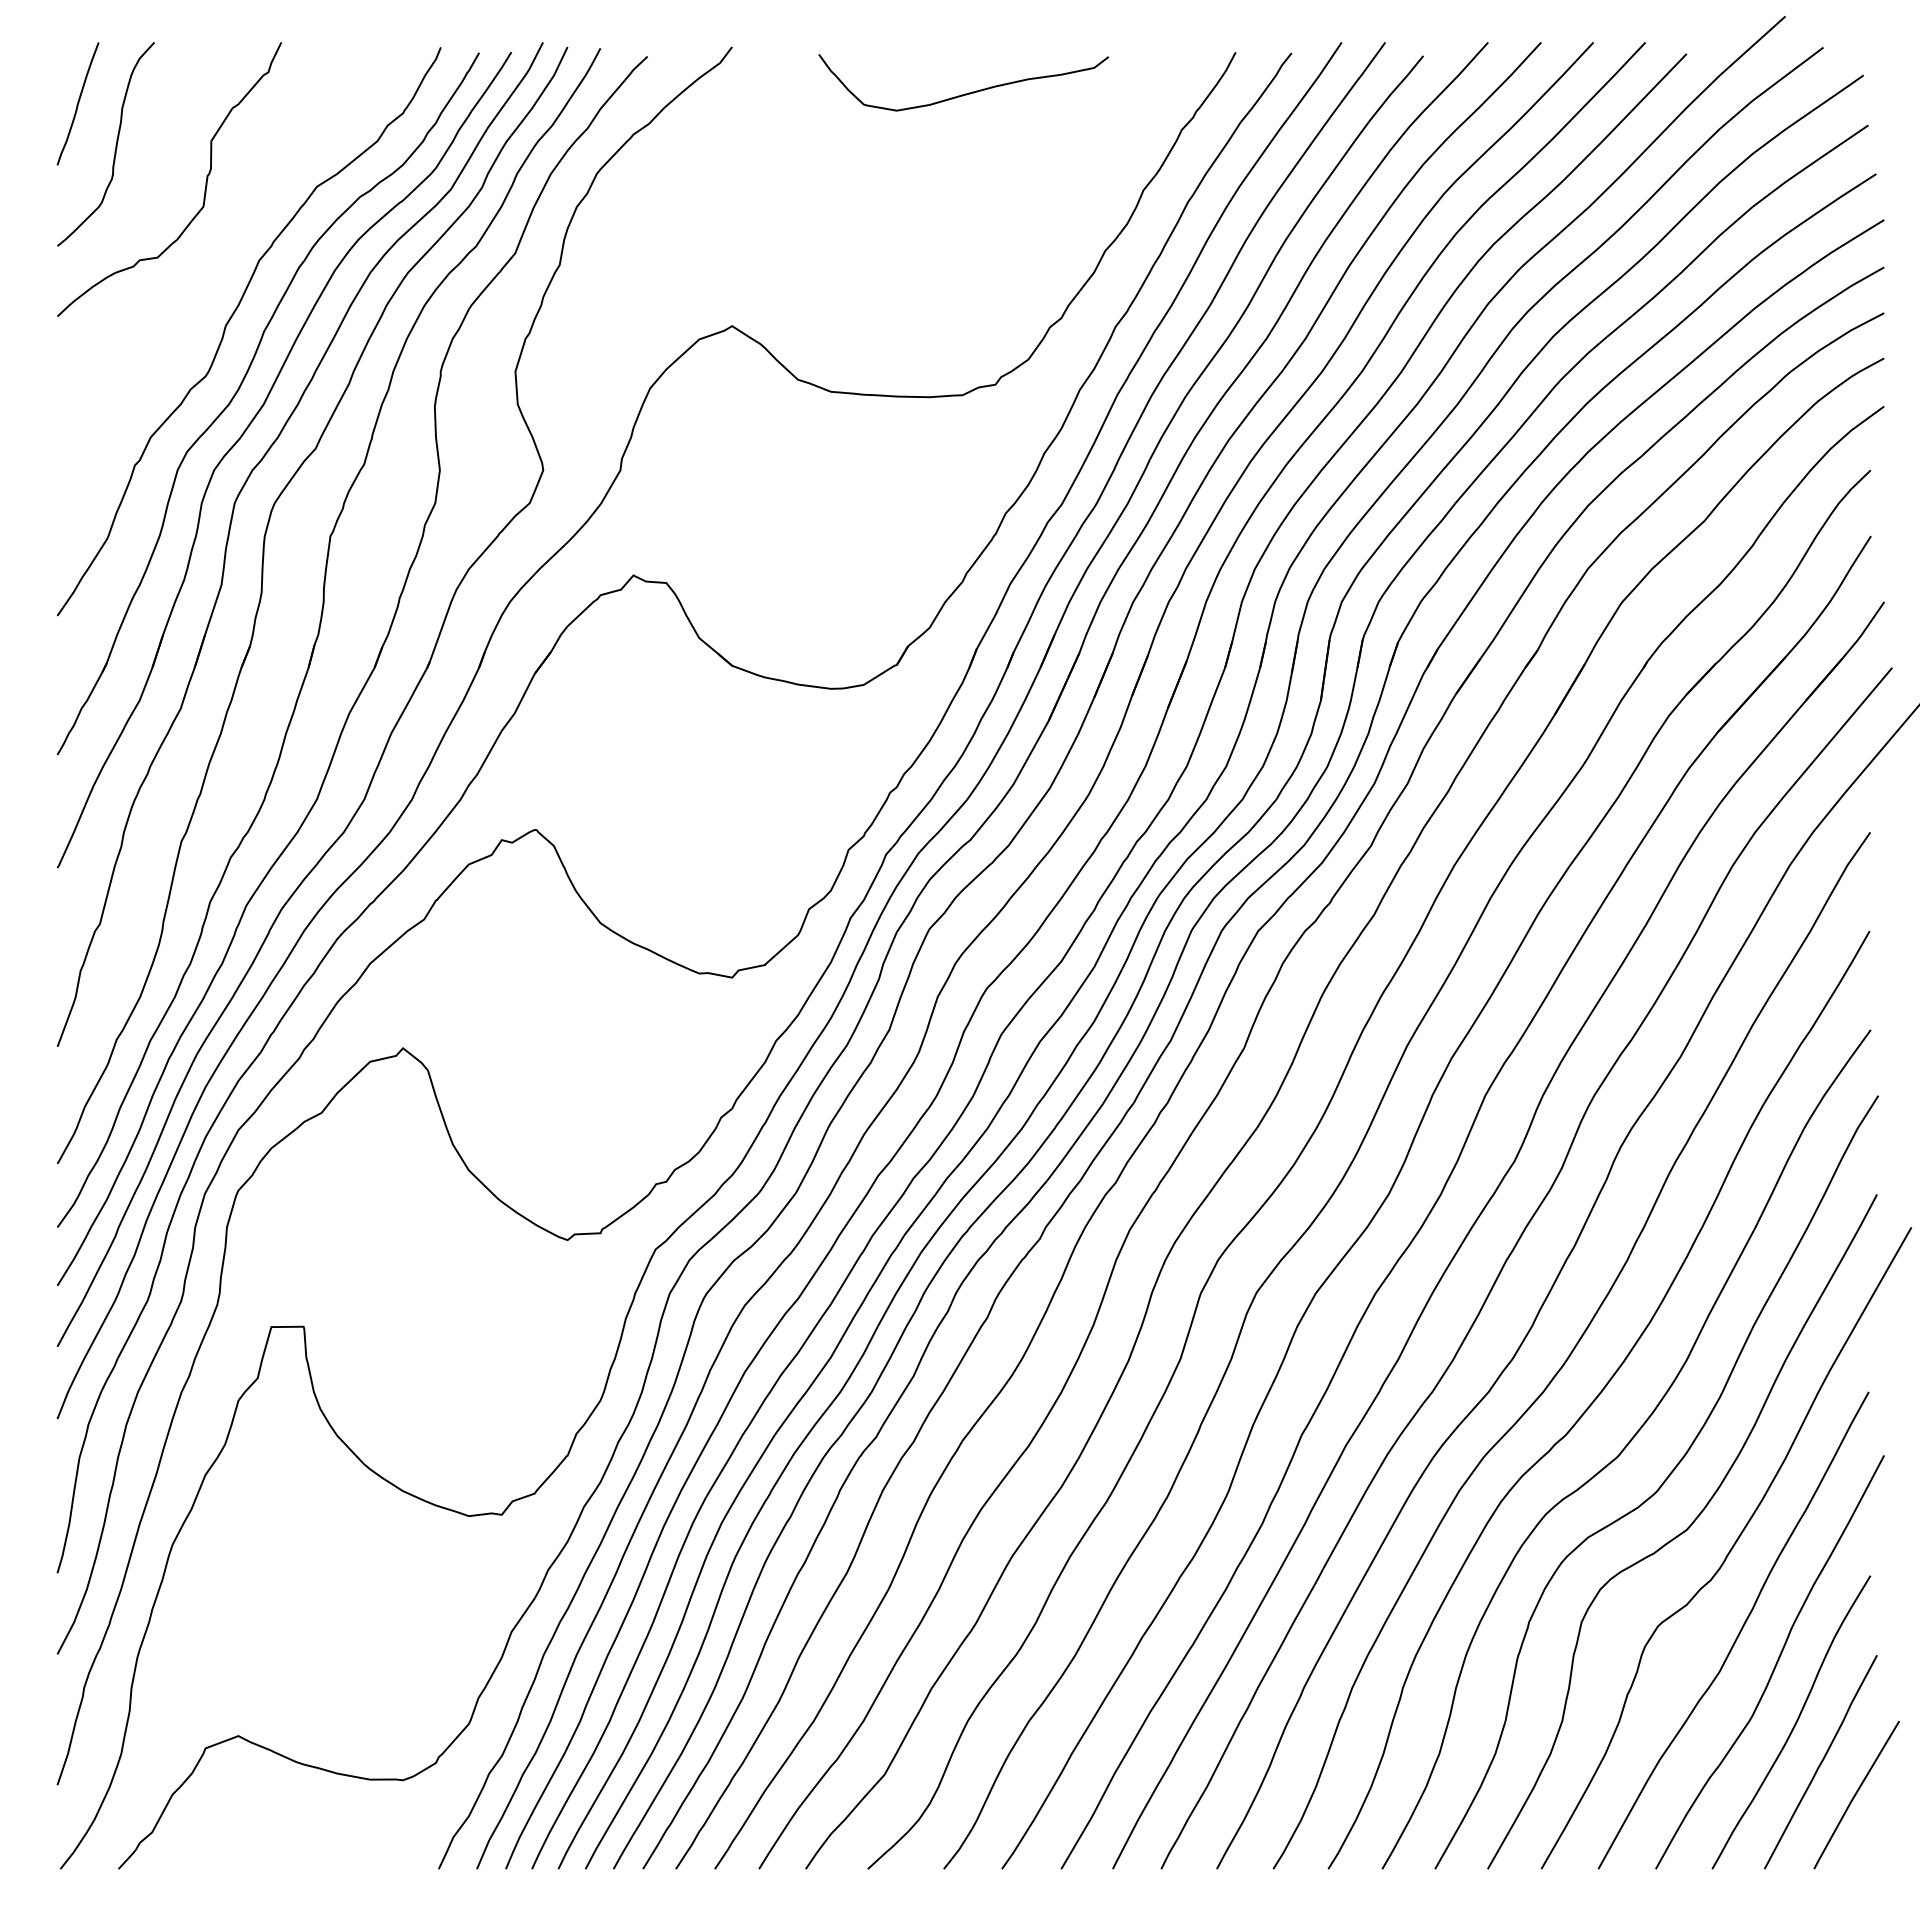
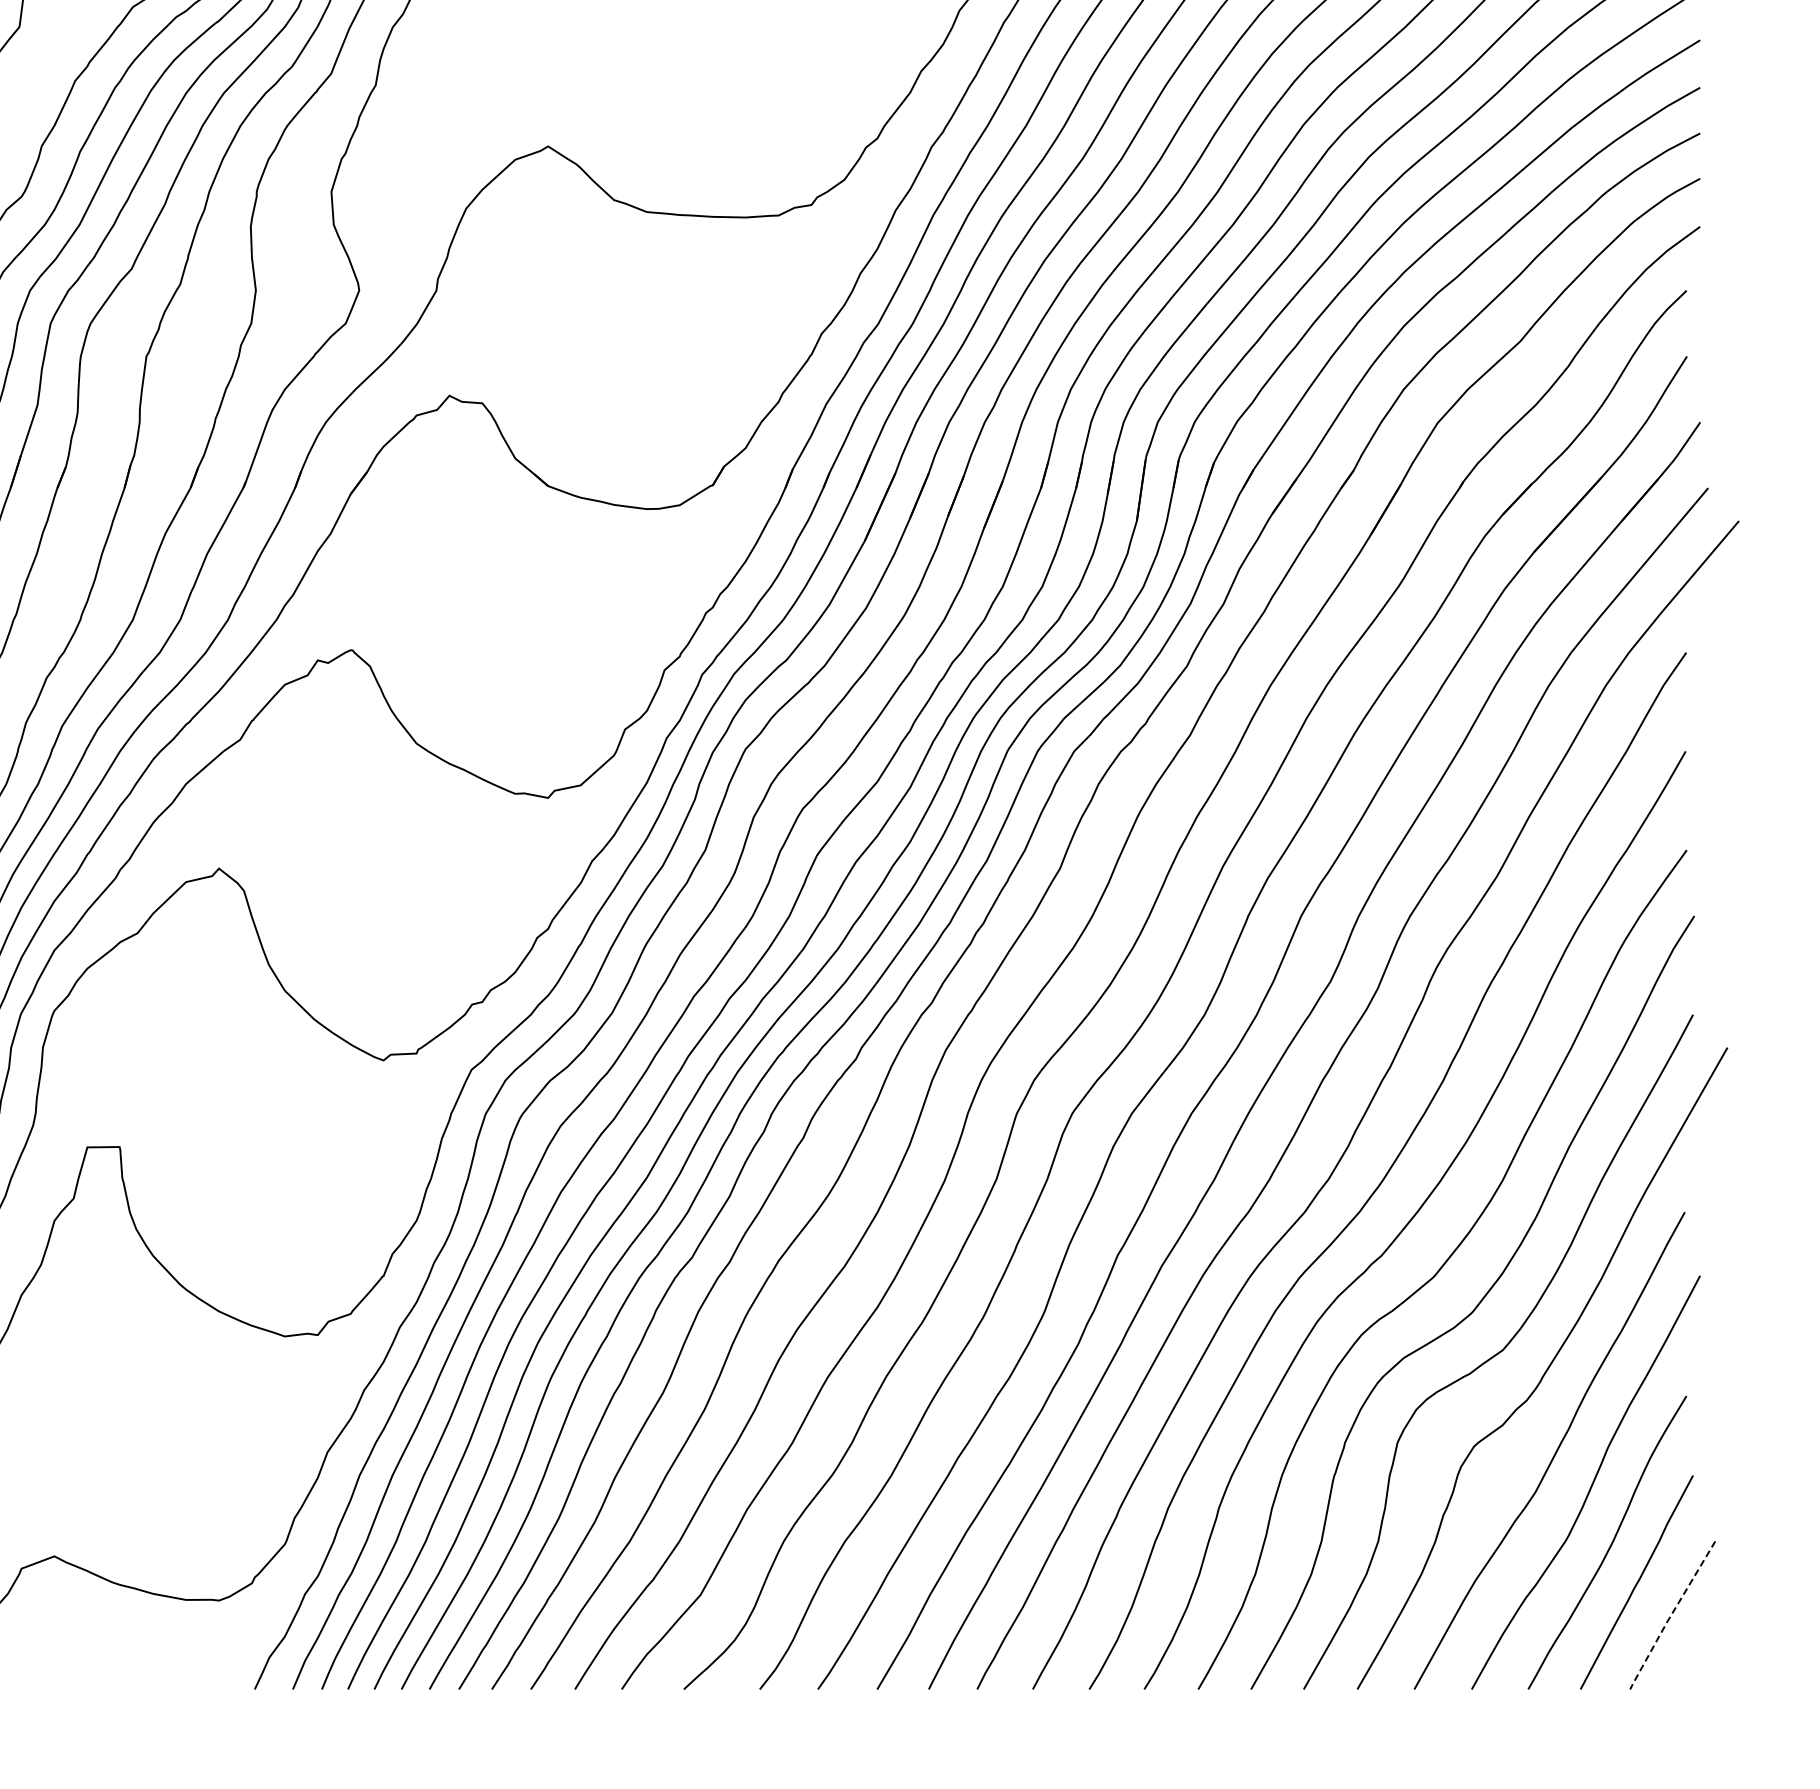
line: (1854, 1795) -> (1670, 1615), solid -> dashed

